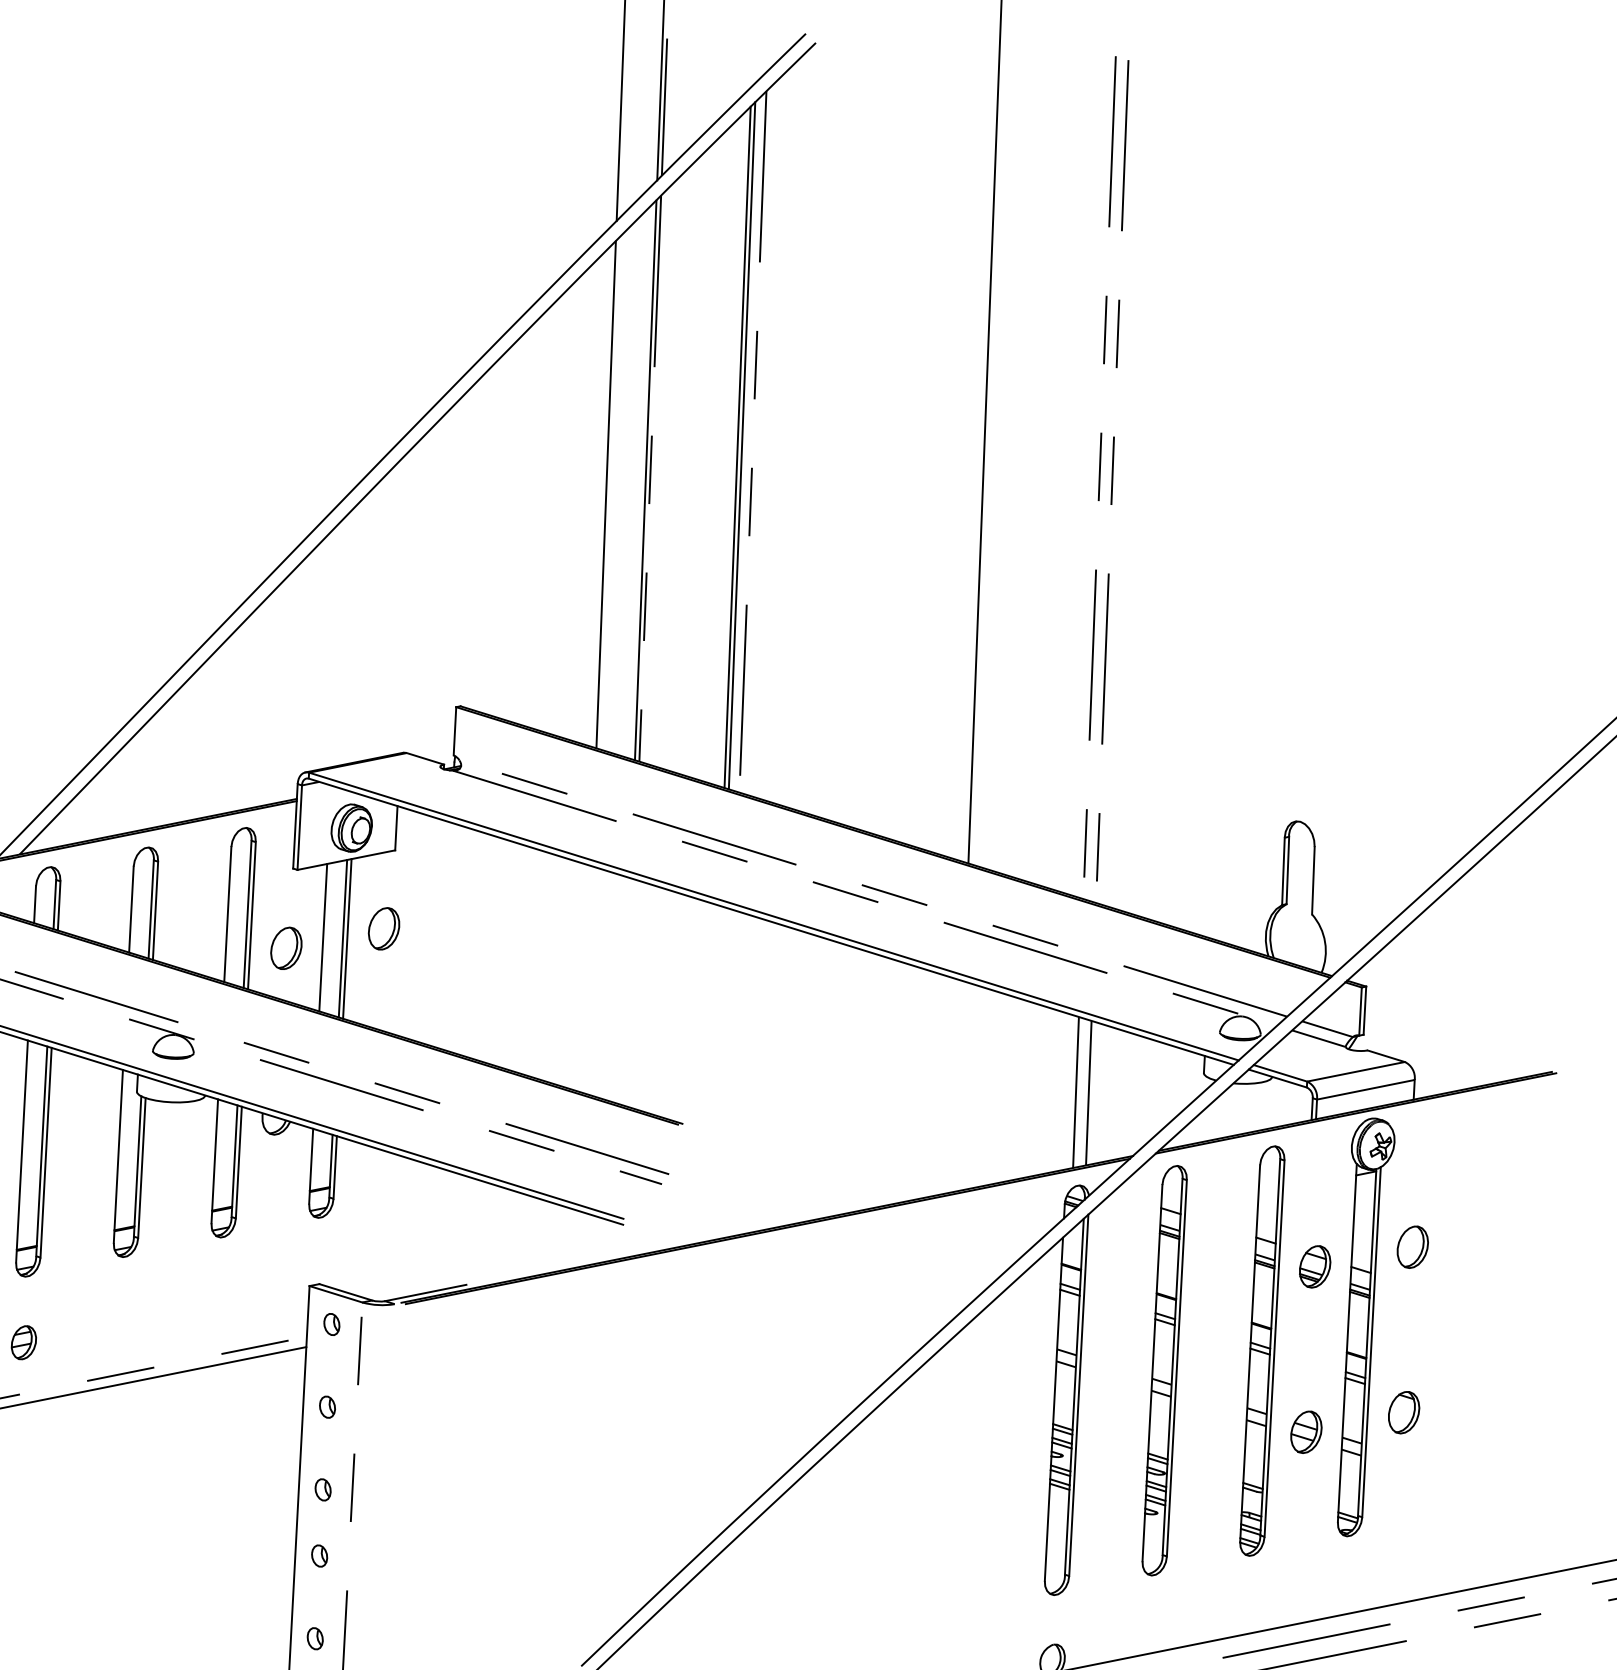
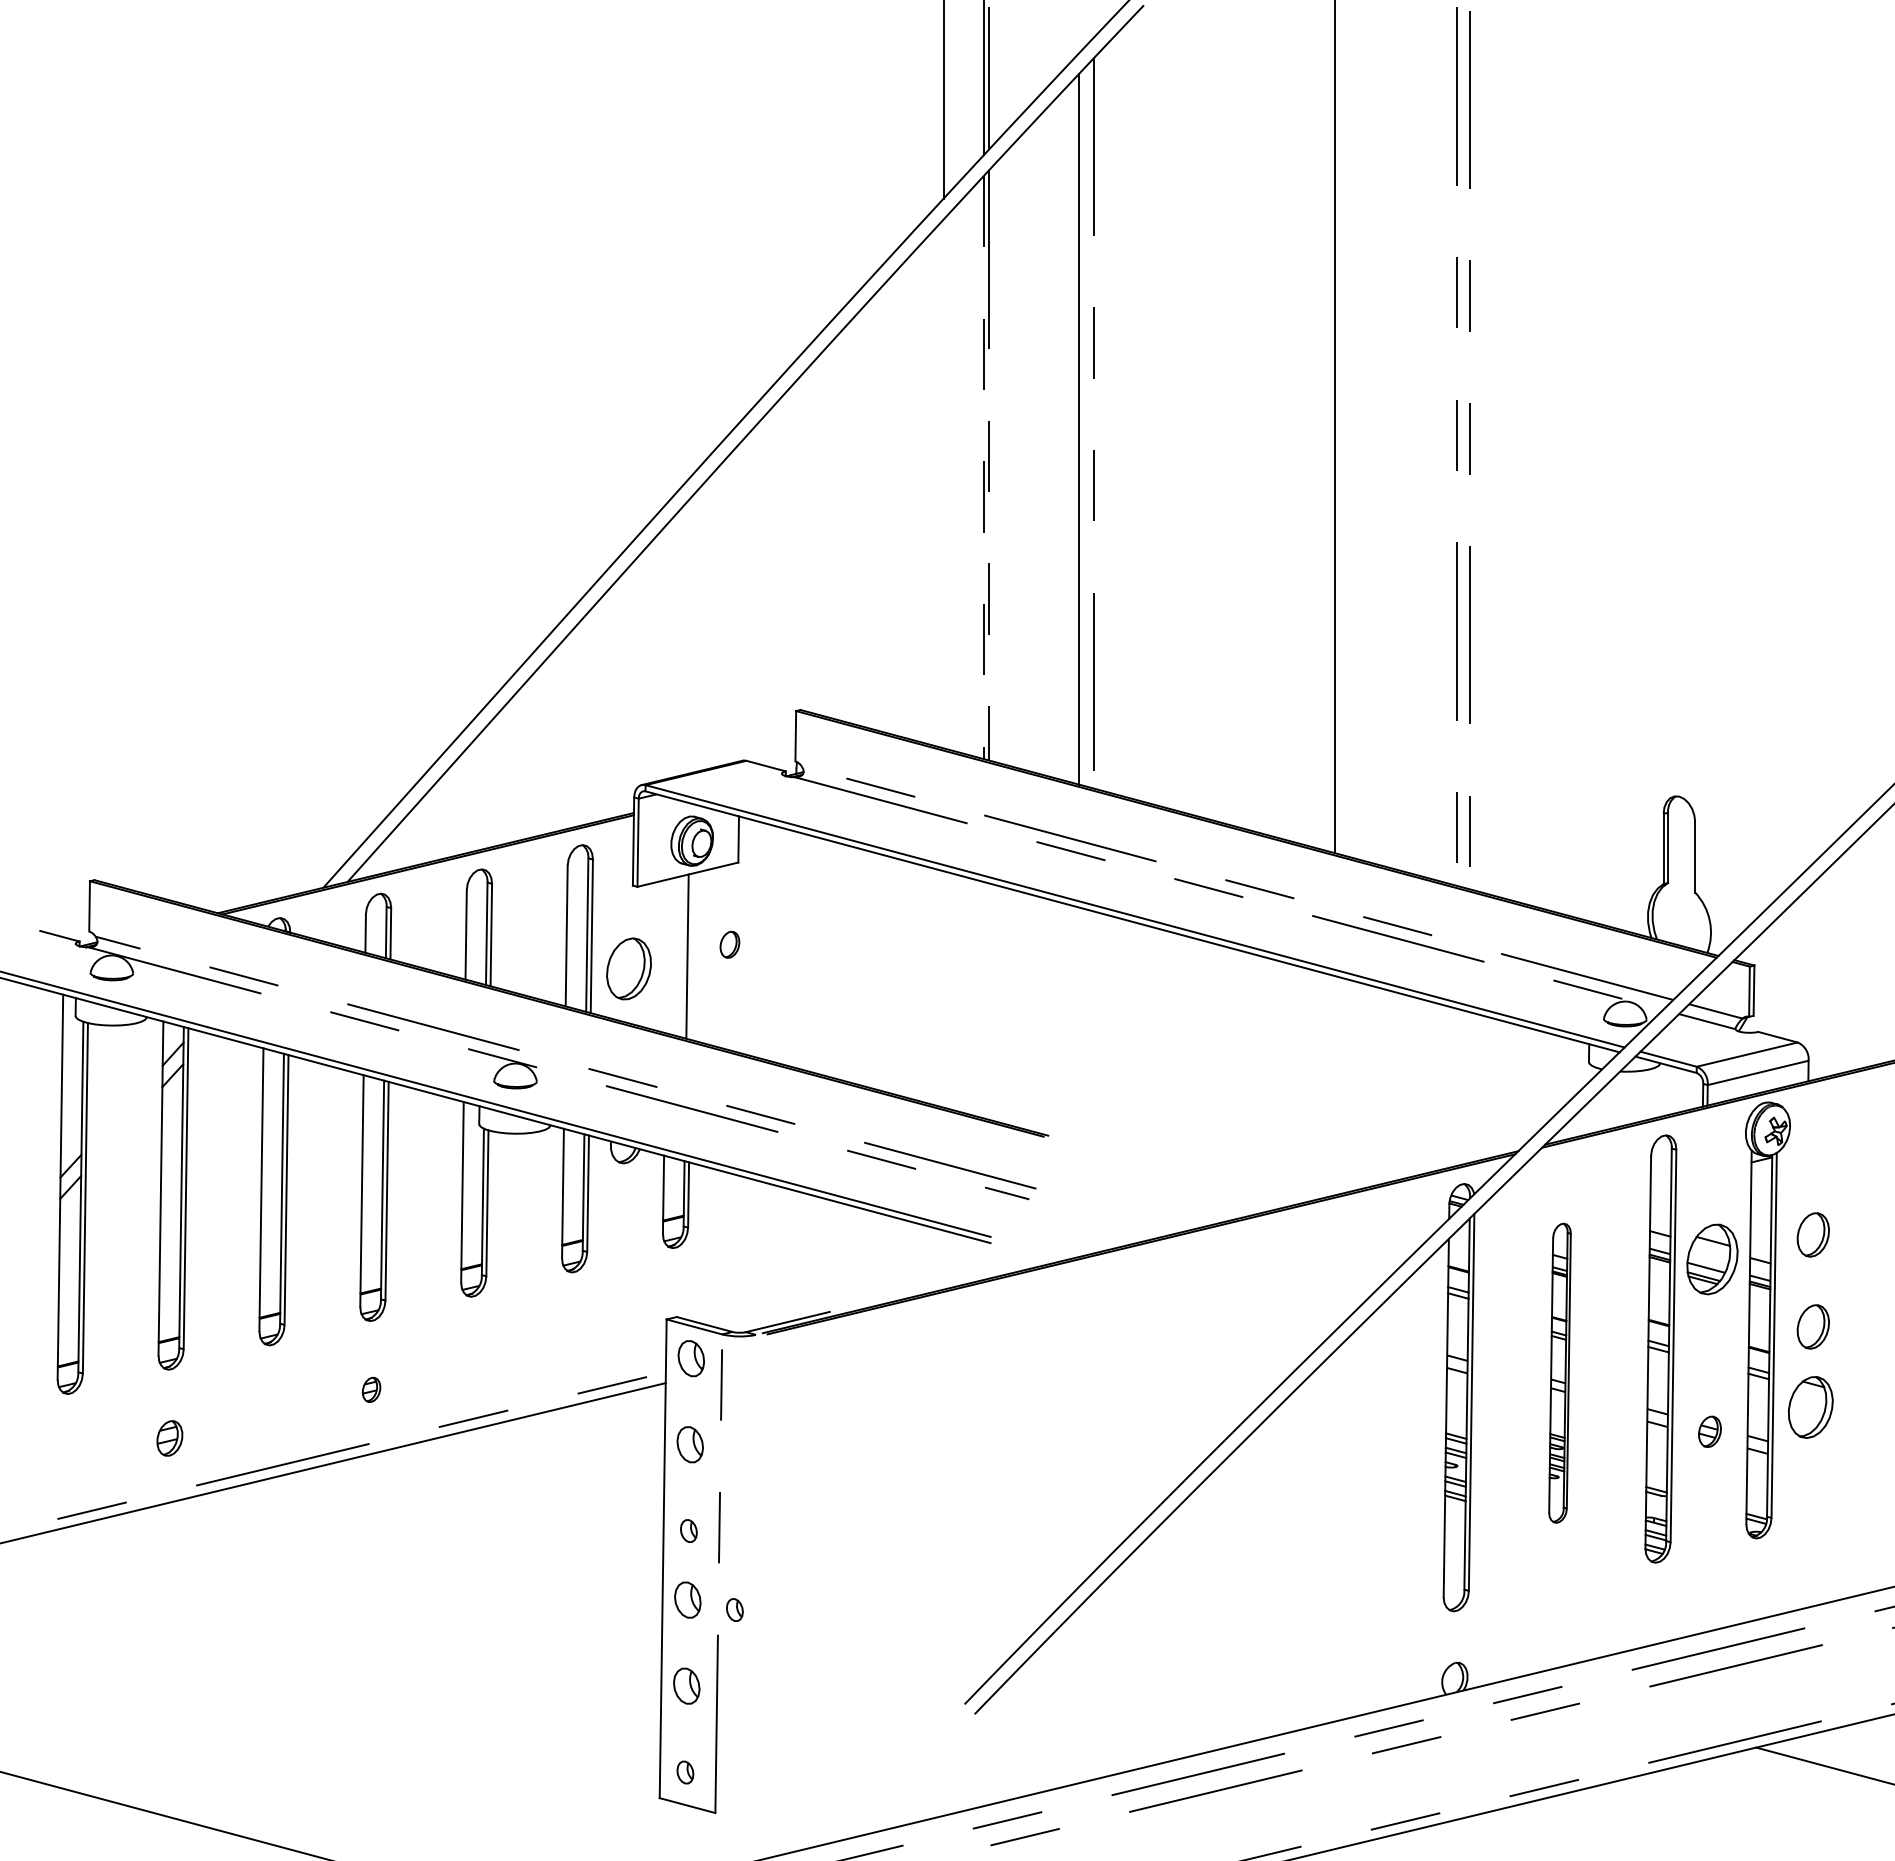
line: (742, 445) -> (1083, 427), removed
line: (645, 480) -> (984, 467), solid -> dashed
line: (605, 495) -> (943, 484), removed
part: (383, 928) -> (729, 944), size x0.6
line: (322, 937) -> (666, 956), removed
line: (346, 938) -> (691, 956), removed
part: (285, 947) -> (628, 968), size x1.4
line: (1075, 1092) -> (1456, 1087), removed
line: (1088, 1093) -> (1469, 1087), removed
part: (1315, 1266) -> (1712, 1258), size x1.6
part: (331, 1324) -> (691, 1358), size x1.6
part: (1408, 1335) -> (1812, 1326), added
part: (23, 1342) -> (371, 1389), size x0.7
part: (1164, 1369) -> (1559, 1372), size x0.7
part: (326, 1406) -> (689, 1444), size x1.6
part: (1403, 1412) -> (1810, 1407), size x1.4
part: (1305, 1431) -> (1709, 1431), size x0.7
part: (319, 1555) -> (687, 1599), size x1.6
part: (363, 1566) -> (734, 1609), added
part: (315, 1638) -> (686, 1686), size x1.6

